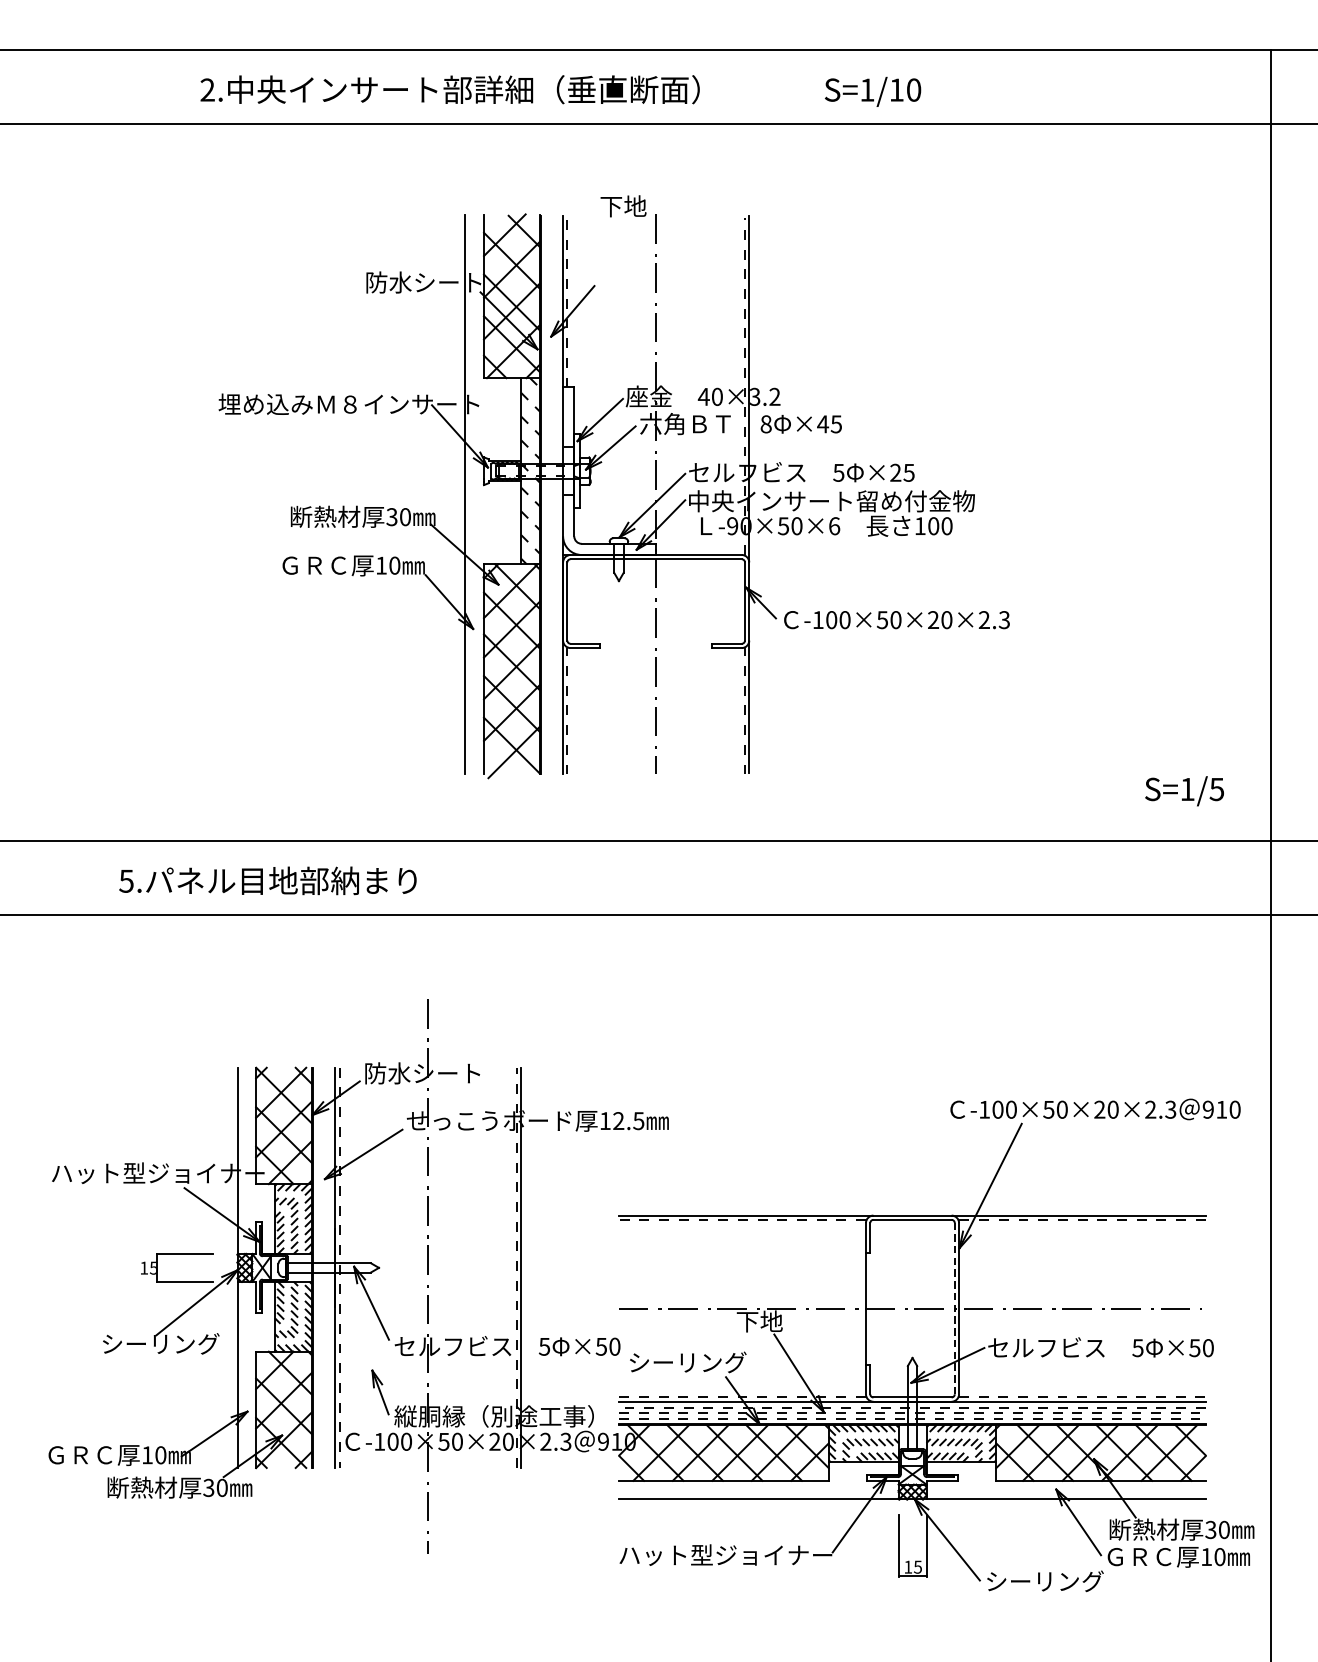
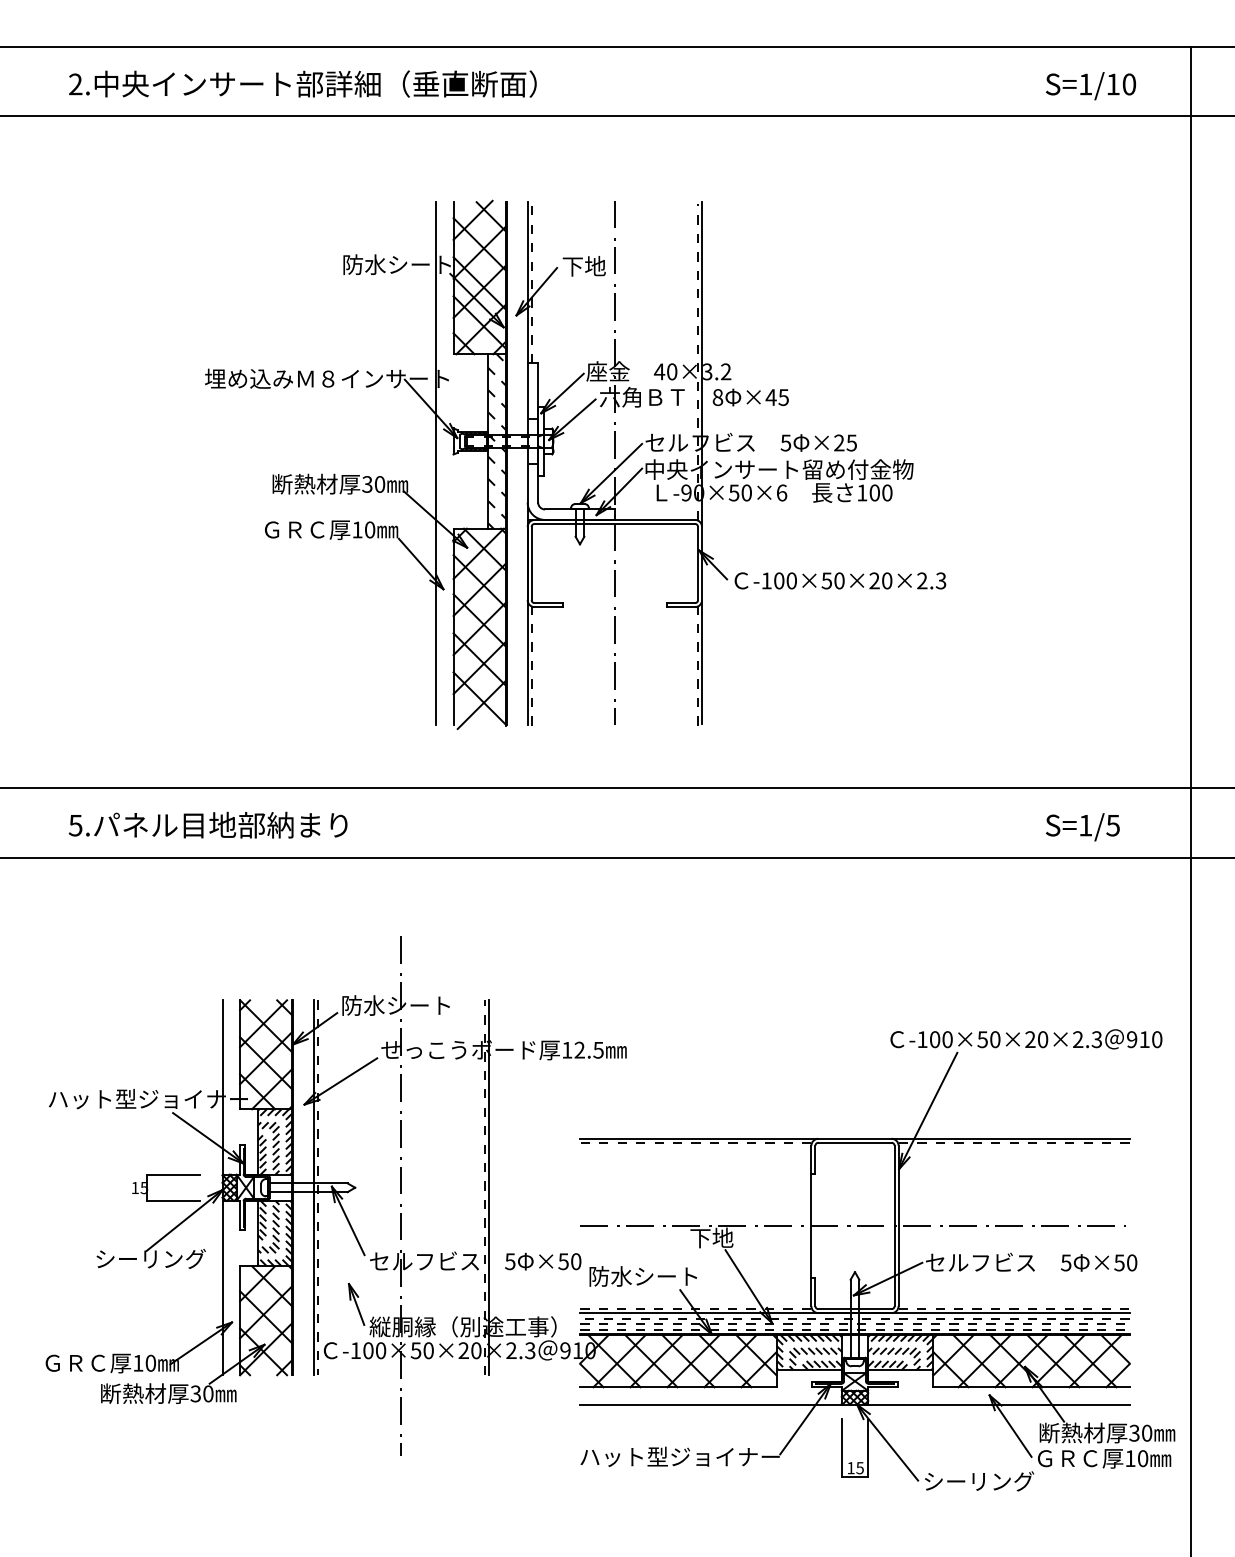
text: (449, 89) -> (302, 83), moved
text: (872, 92) -> (1090, 86), moved
text: (622, 206) -> (583, 266), moved
text: (1184, 791) -> (1082, 827), moved
text: (267, 880) -> (207, 824), moved
line: (954, 1308) -> (894, 1225), dashed -> solid
text: (687, 1362) -> (644, 1276), シーリング -> 防水シート

